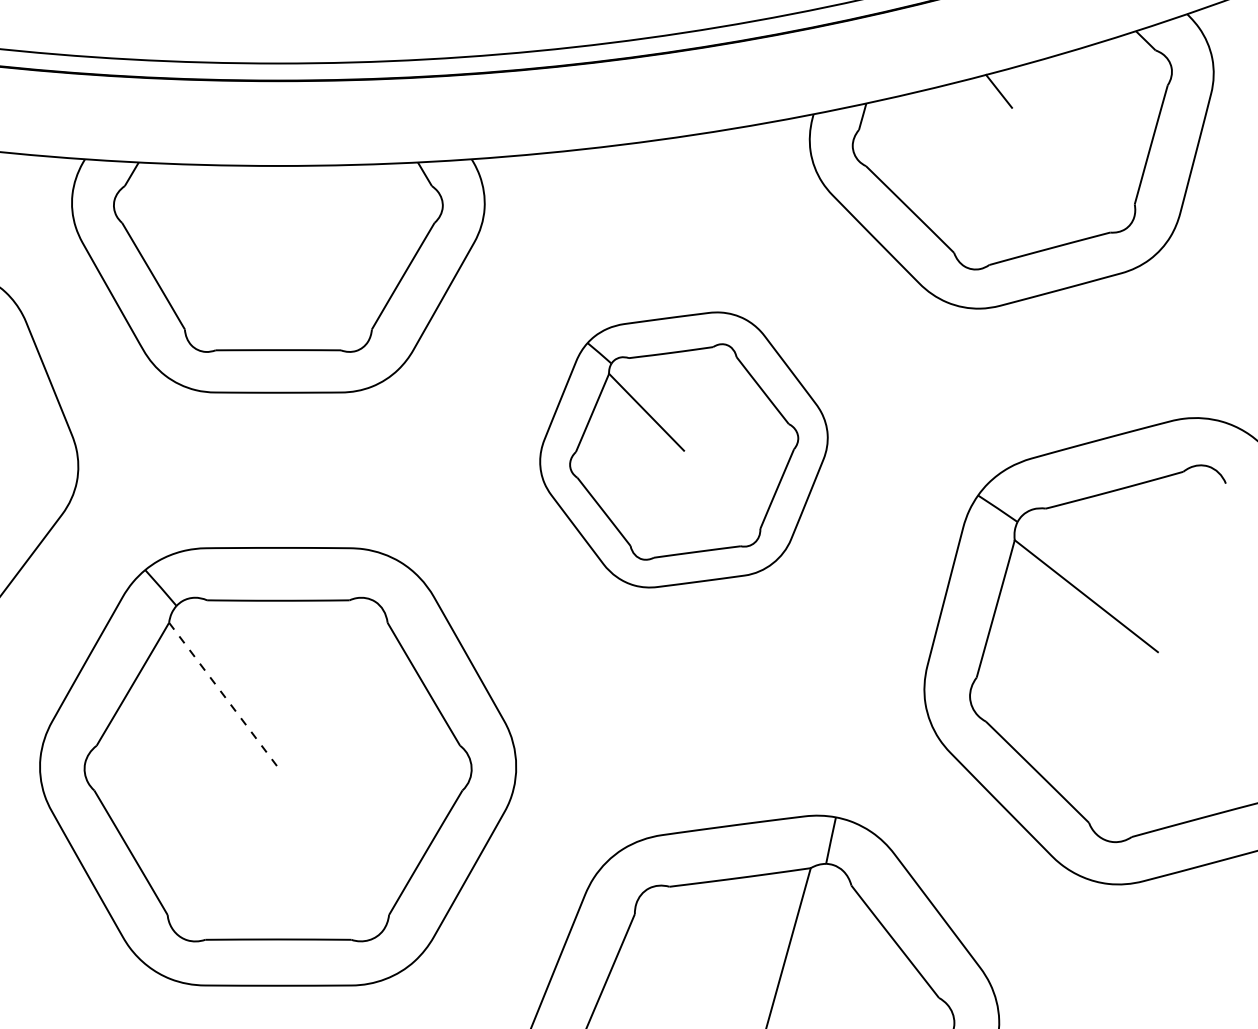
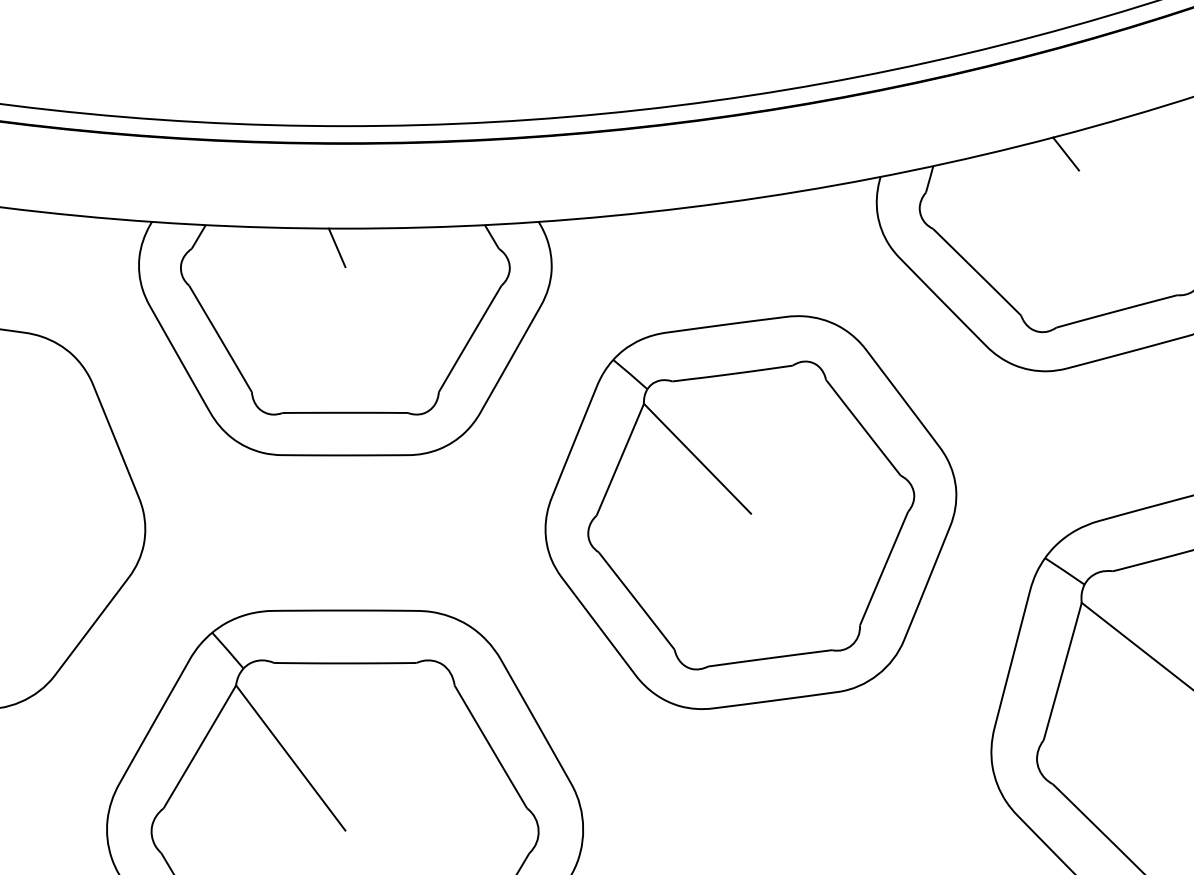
line: (269, 184) -> (336, 247), added
part: (683, 449) -> (750, 512), size x1.43
line: (223, 695) -> (290, 758), dashed -> solid

